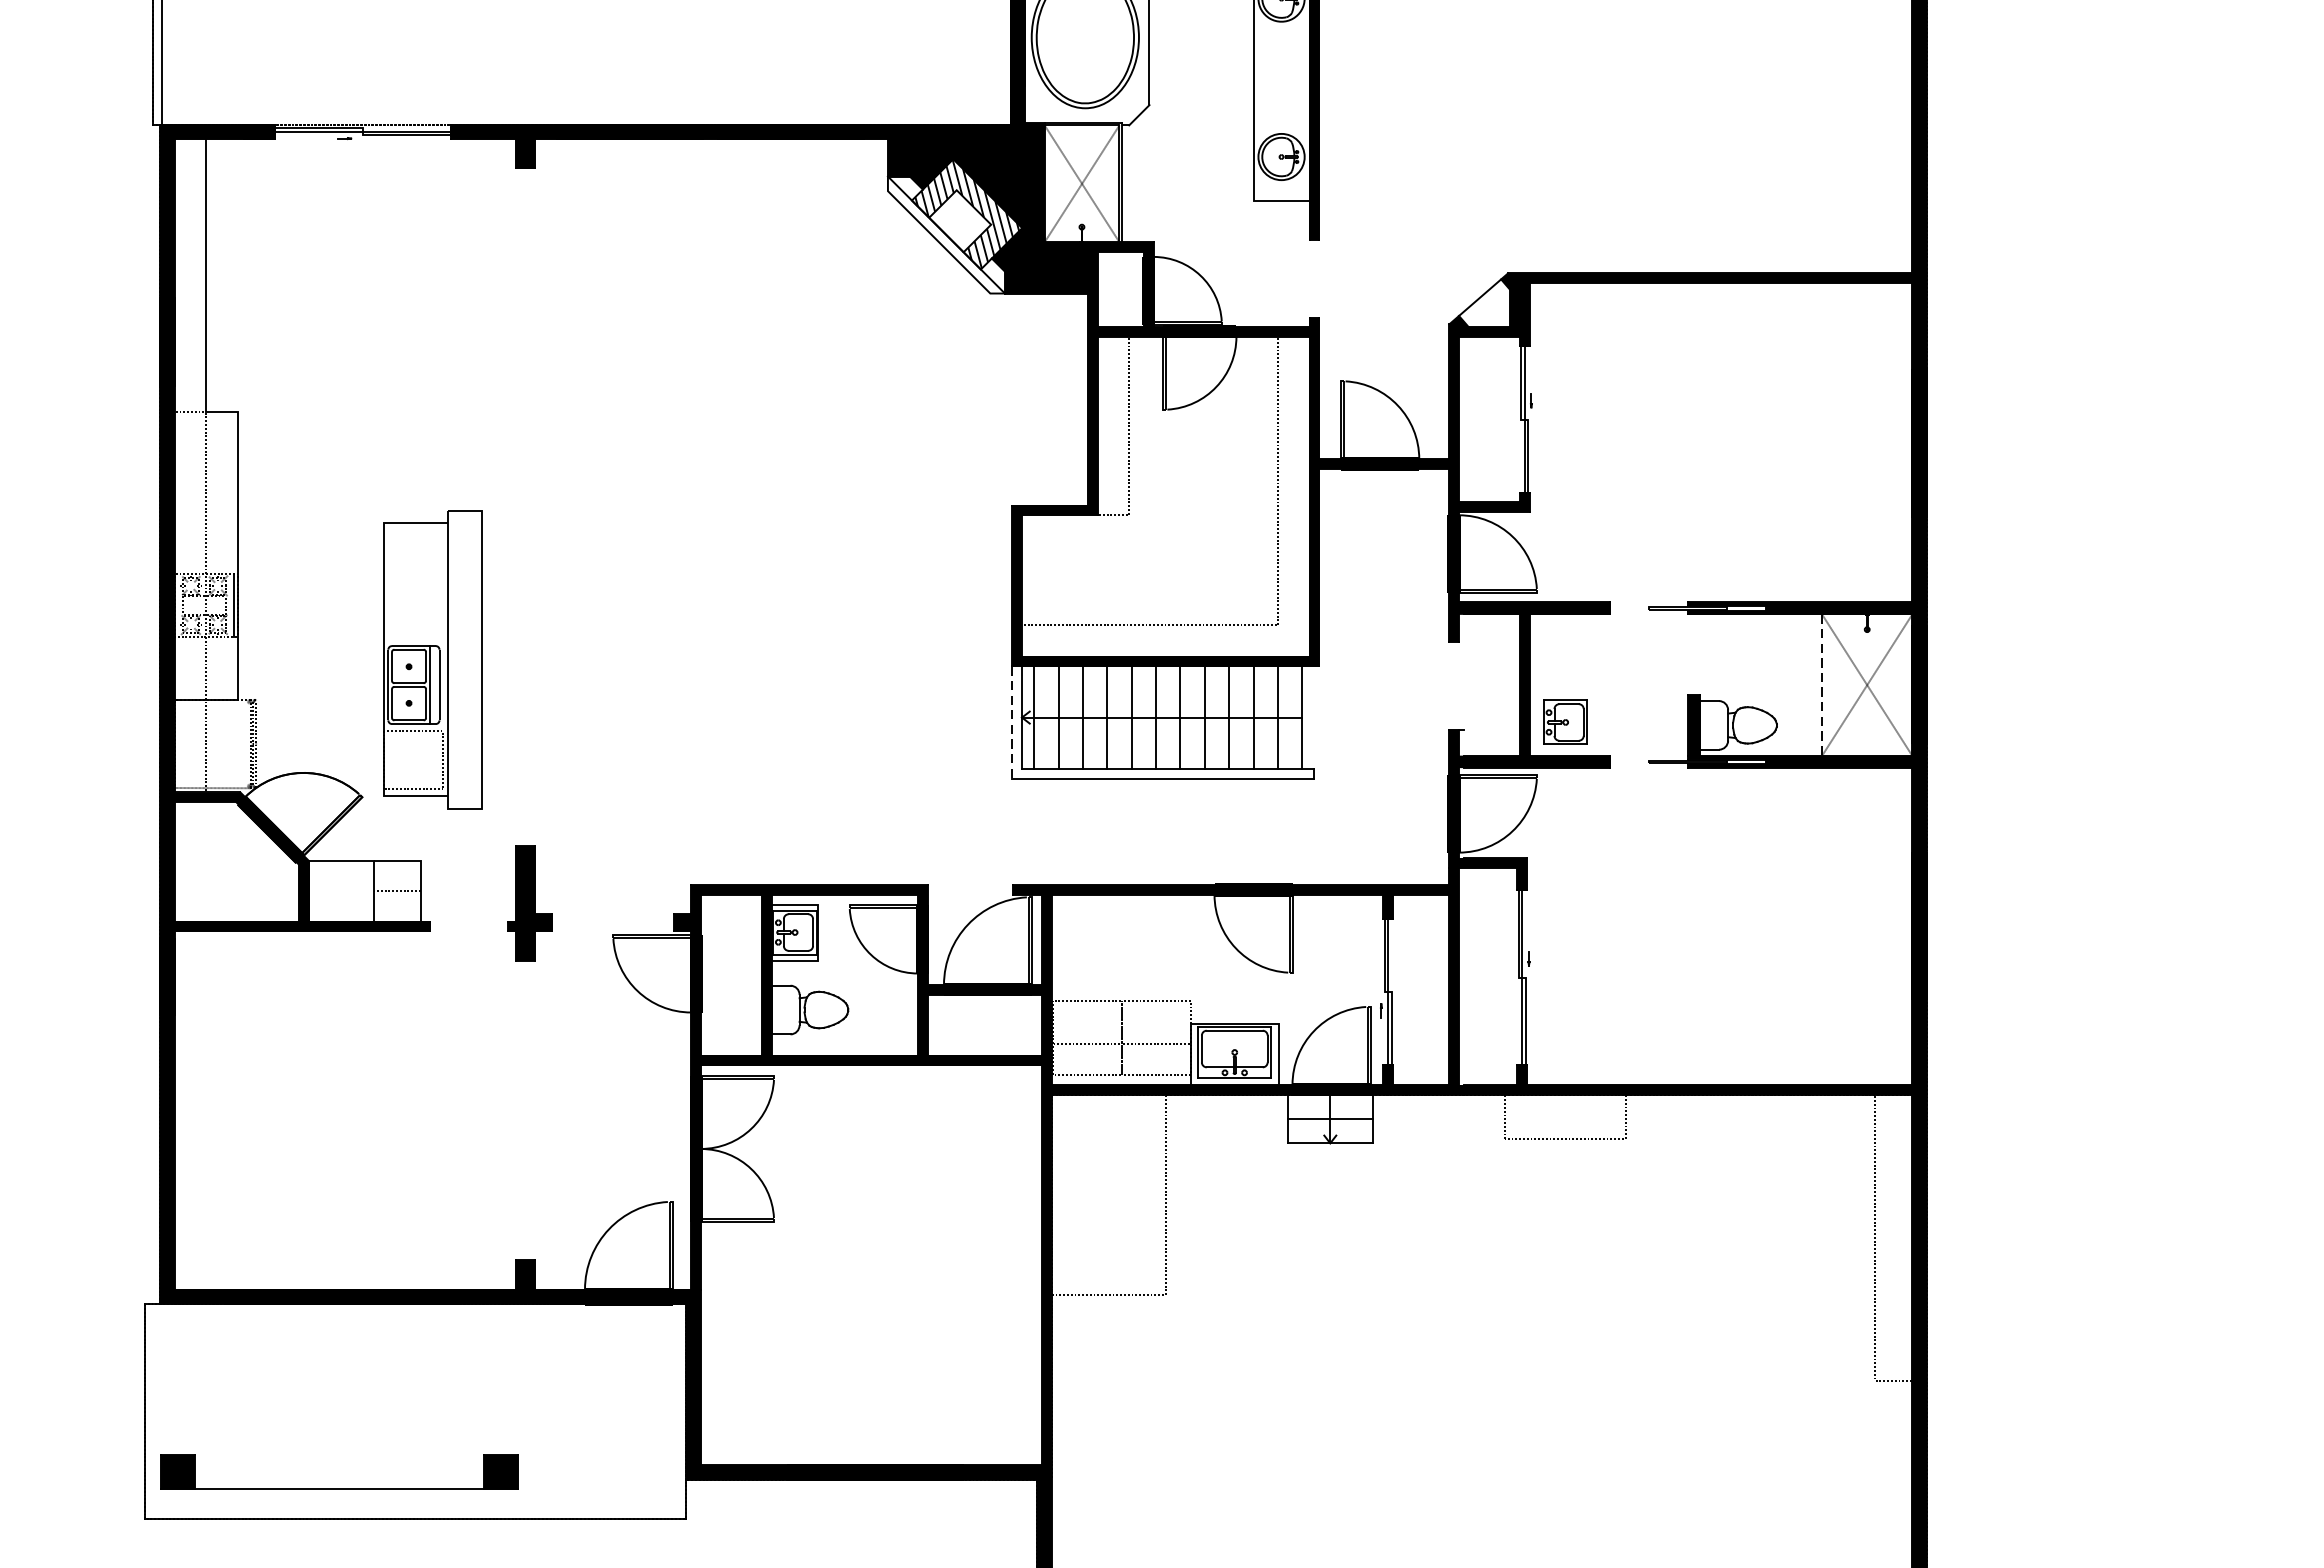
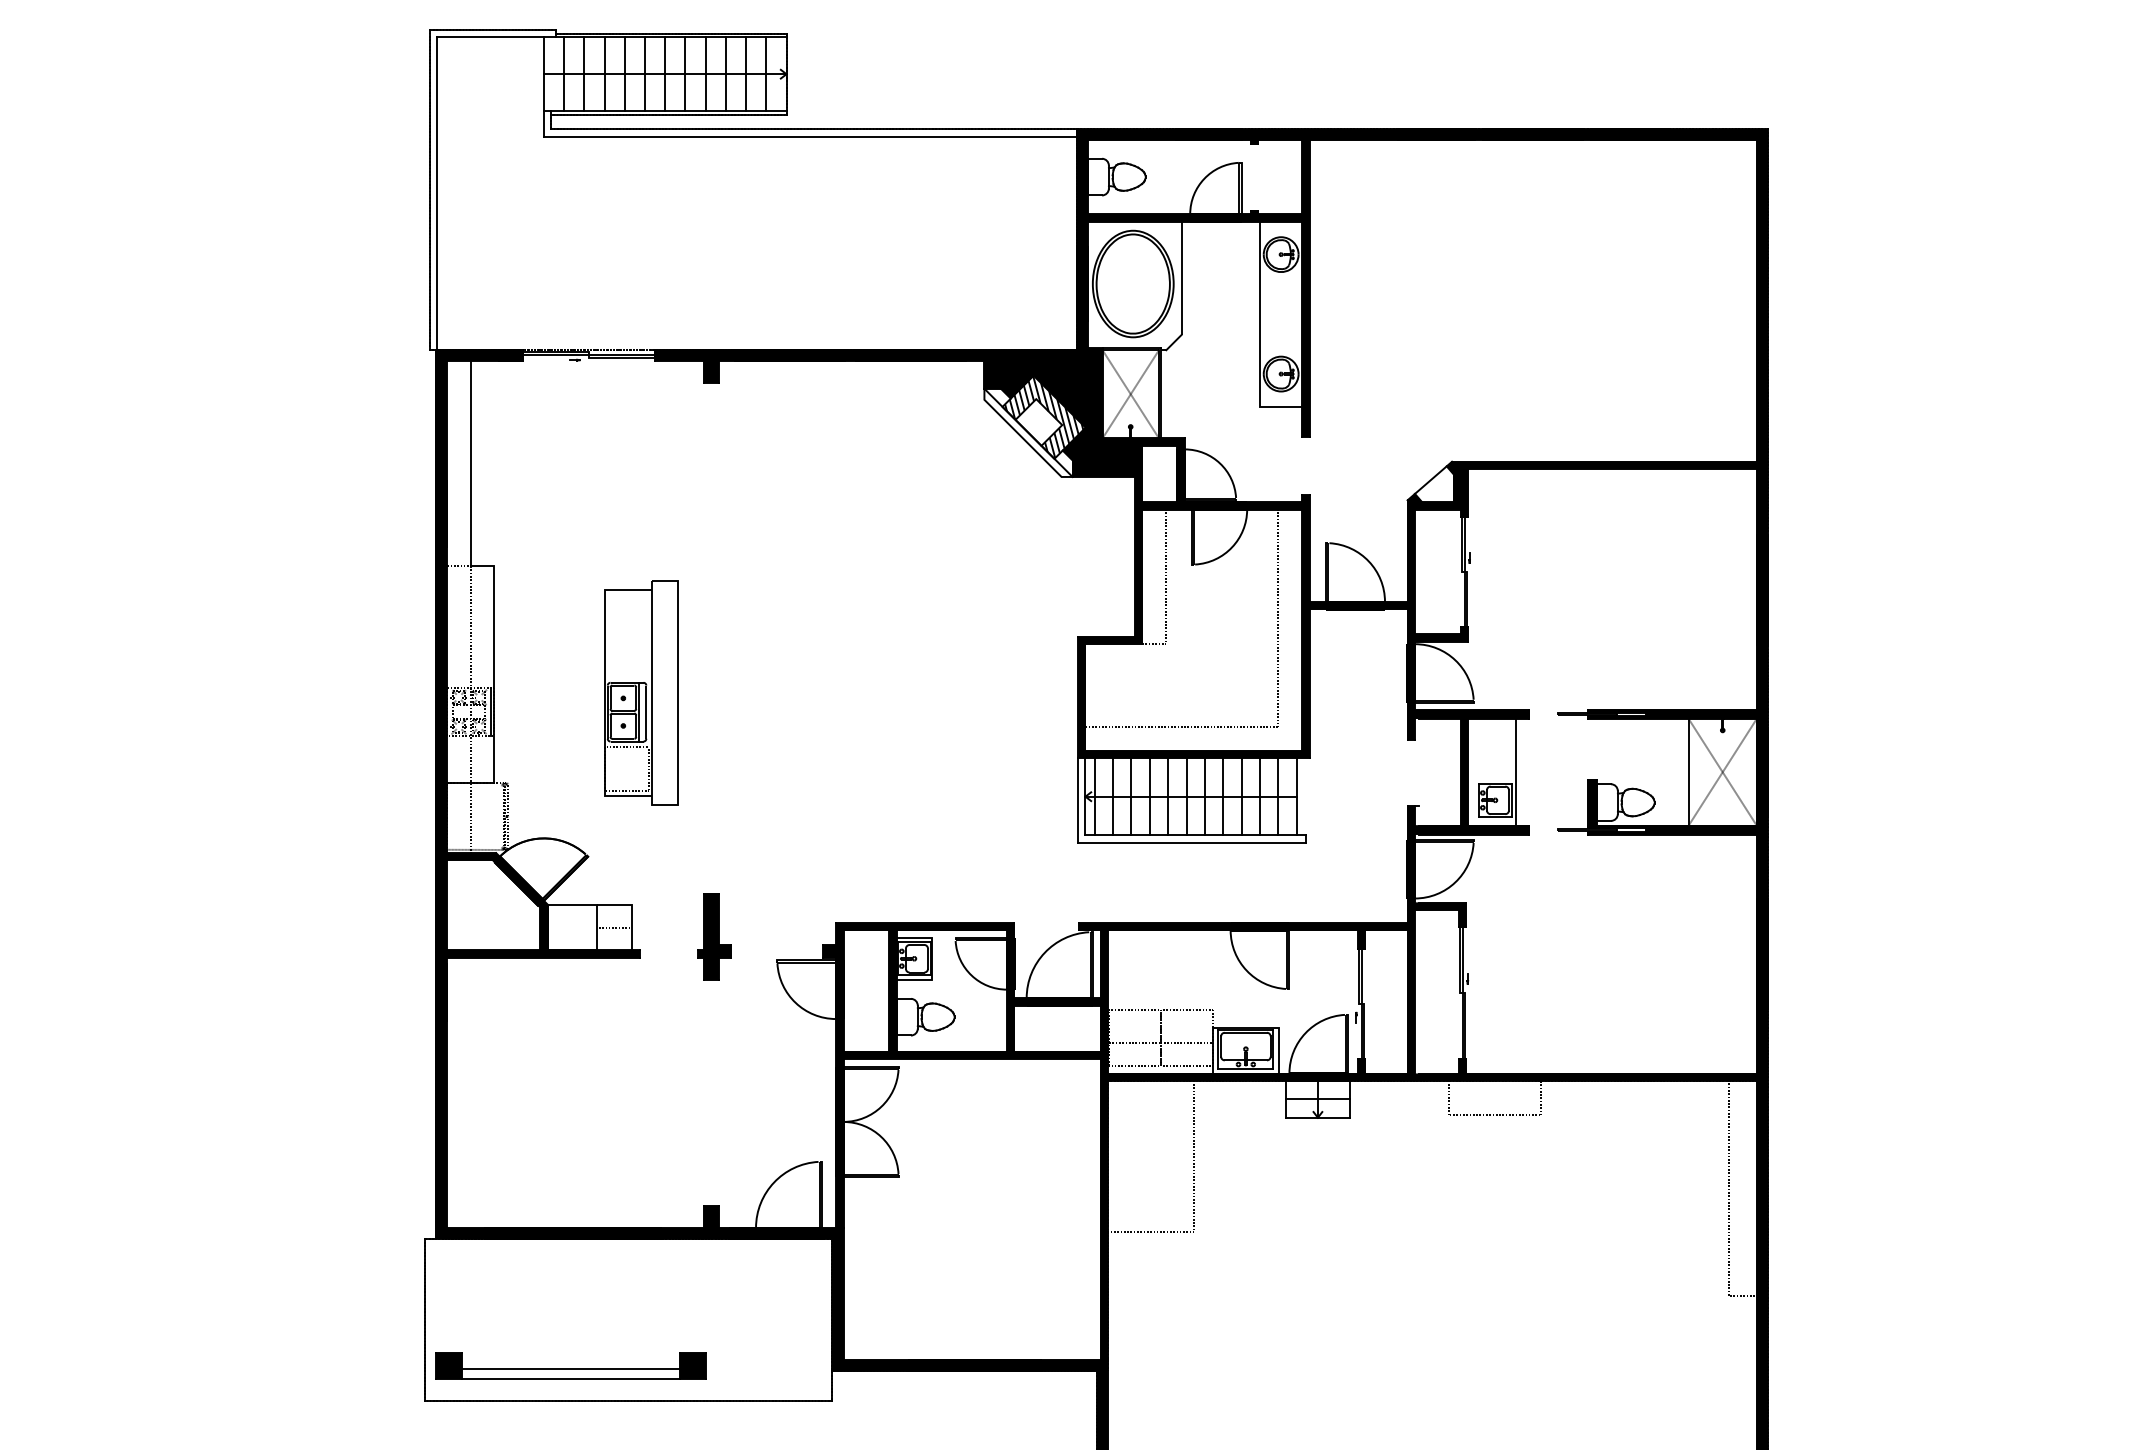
part: (433, 658) -> (641, 692), moved
line: (1593, 684) -> (1516, 771), added
line: (1821, 685) -> (1688, 772), dashed -> solid
line: (1012, 722) -> (1078, 800), dashed -> solid
line: (338, 1477) -> (570, 1369), added

